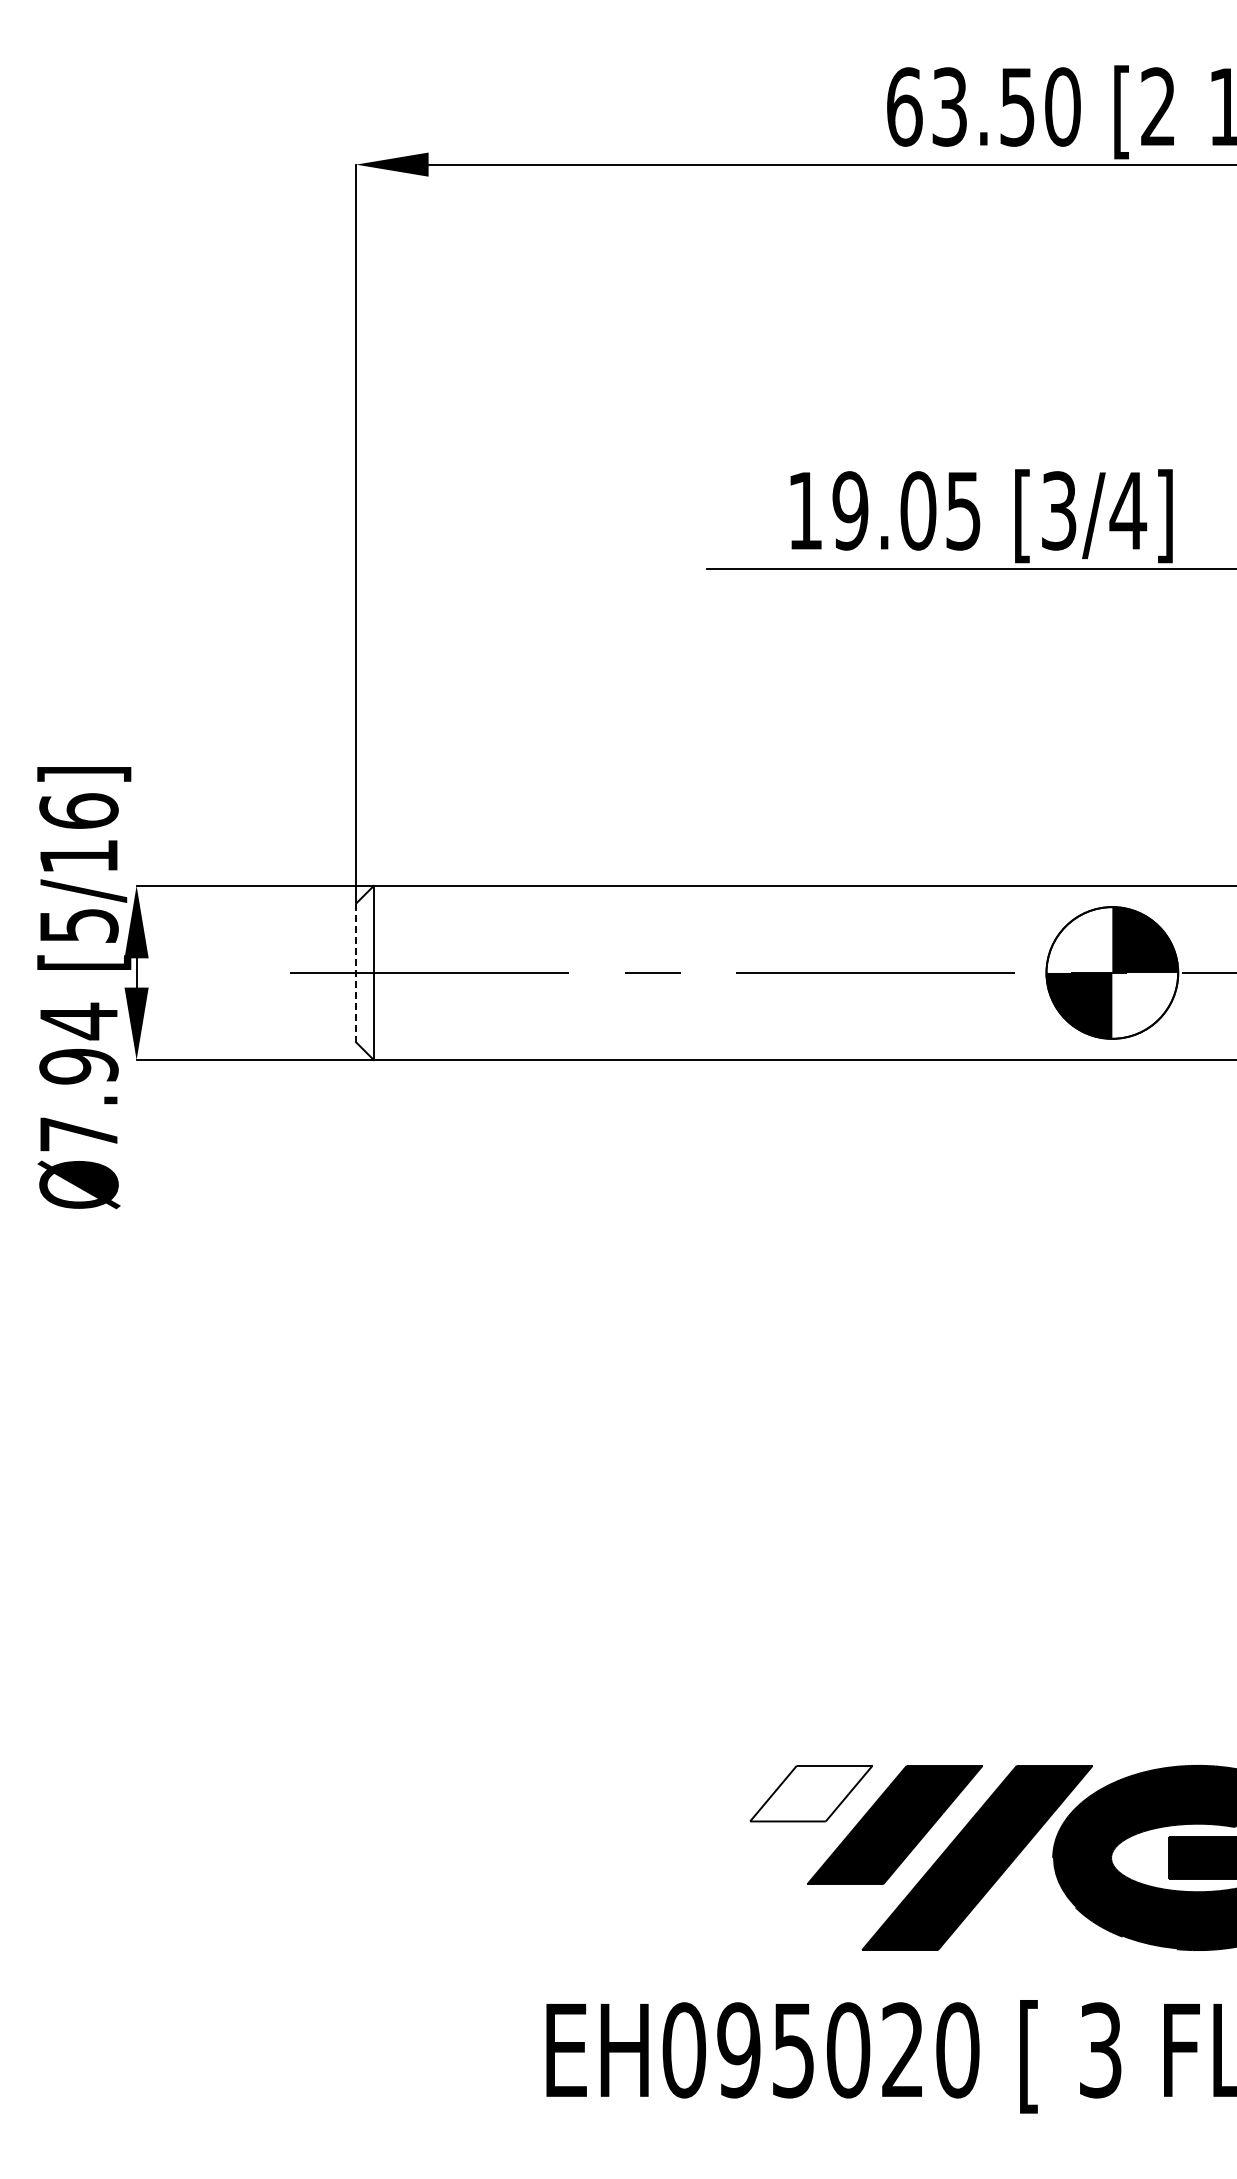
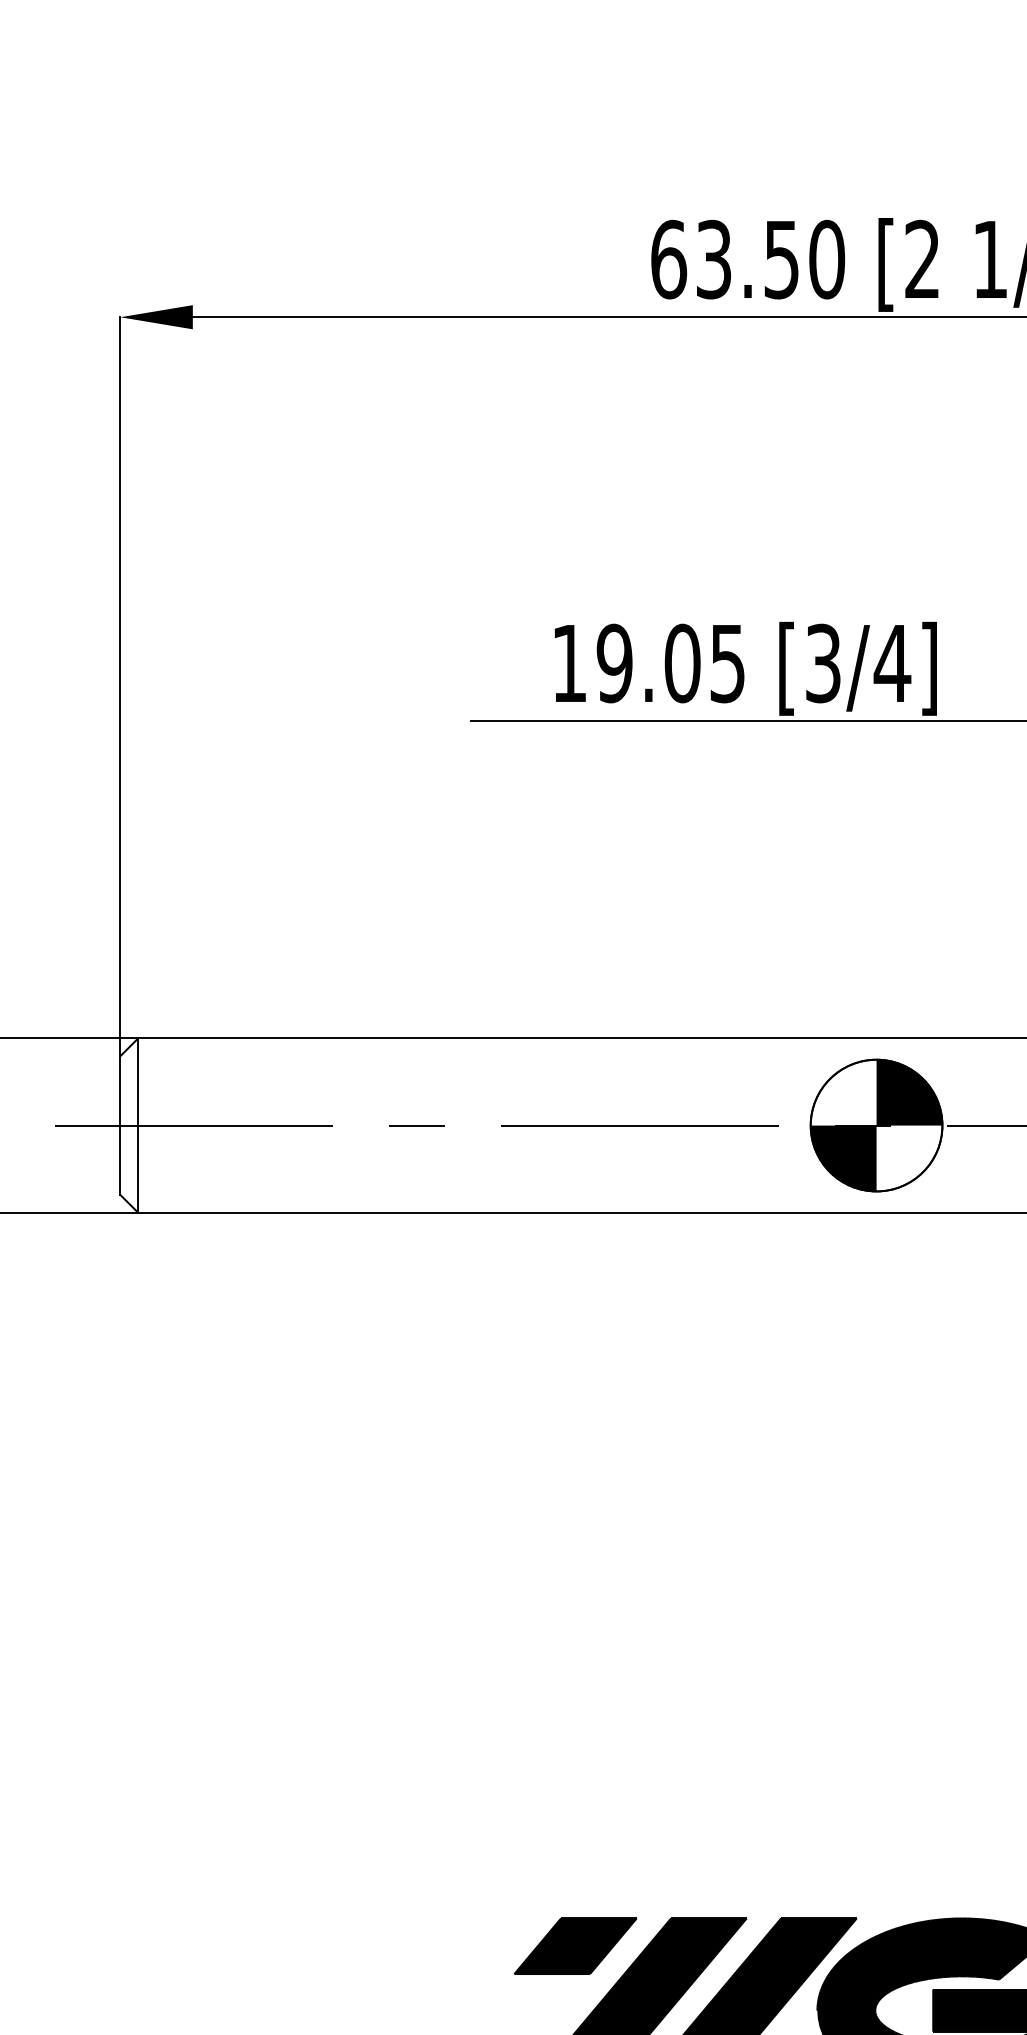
line: (356, 973) -> (120, 1126), dashed -> solid
fill: (811, 1793) -> (575, 1946), added

